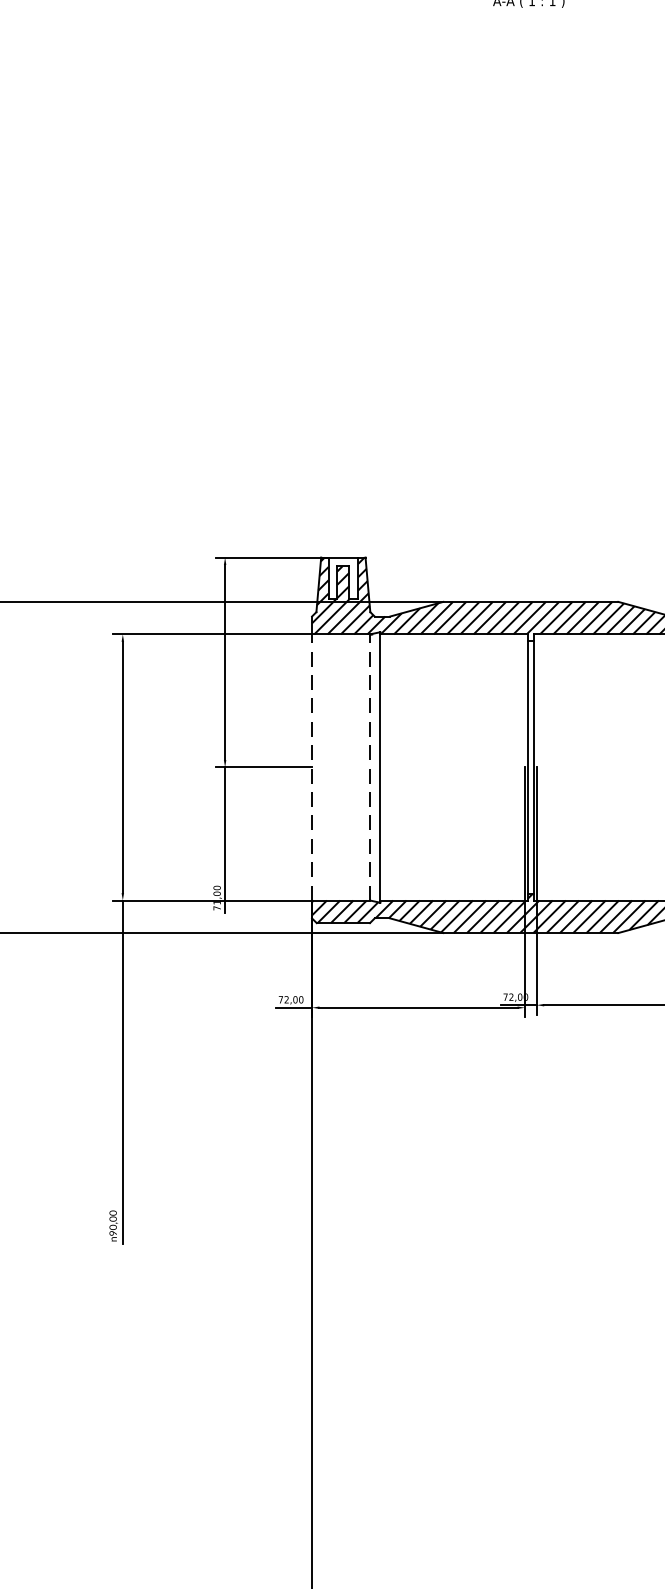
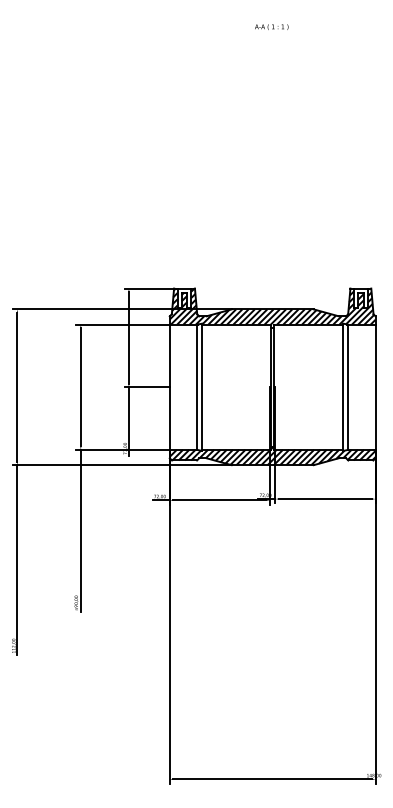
line: (370, 765) -> (197, 386), dashed -> solid
line: (311, 767) -> (169, 387), dashed -> solid

